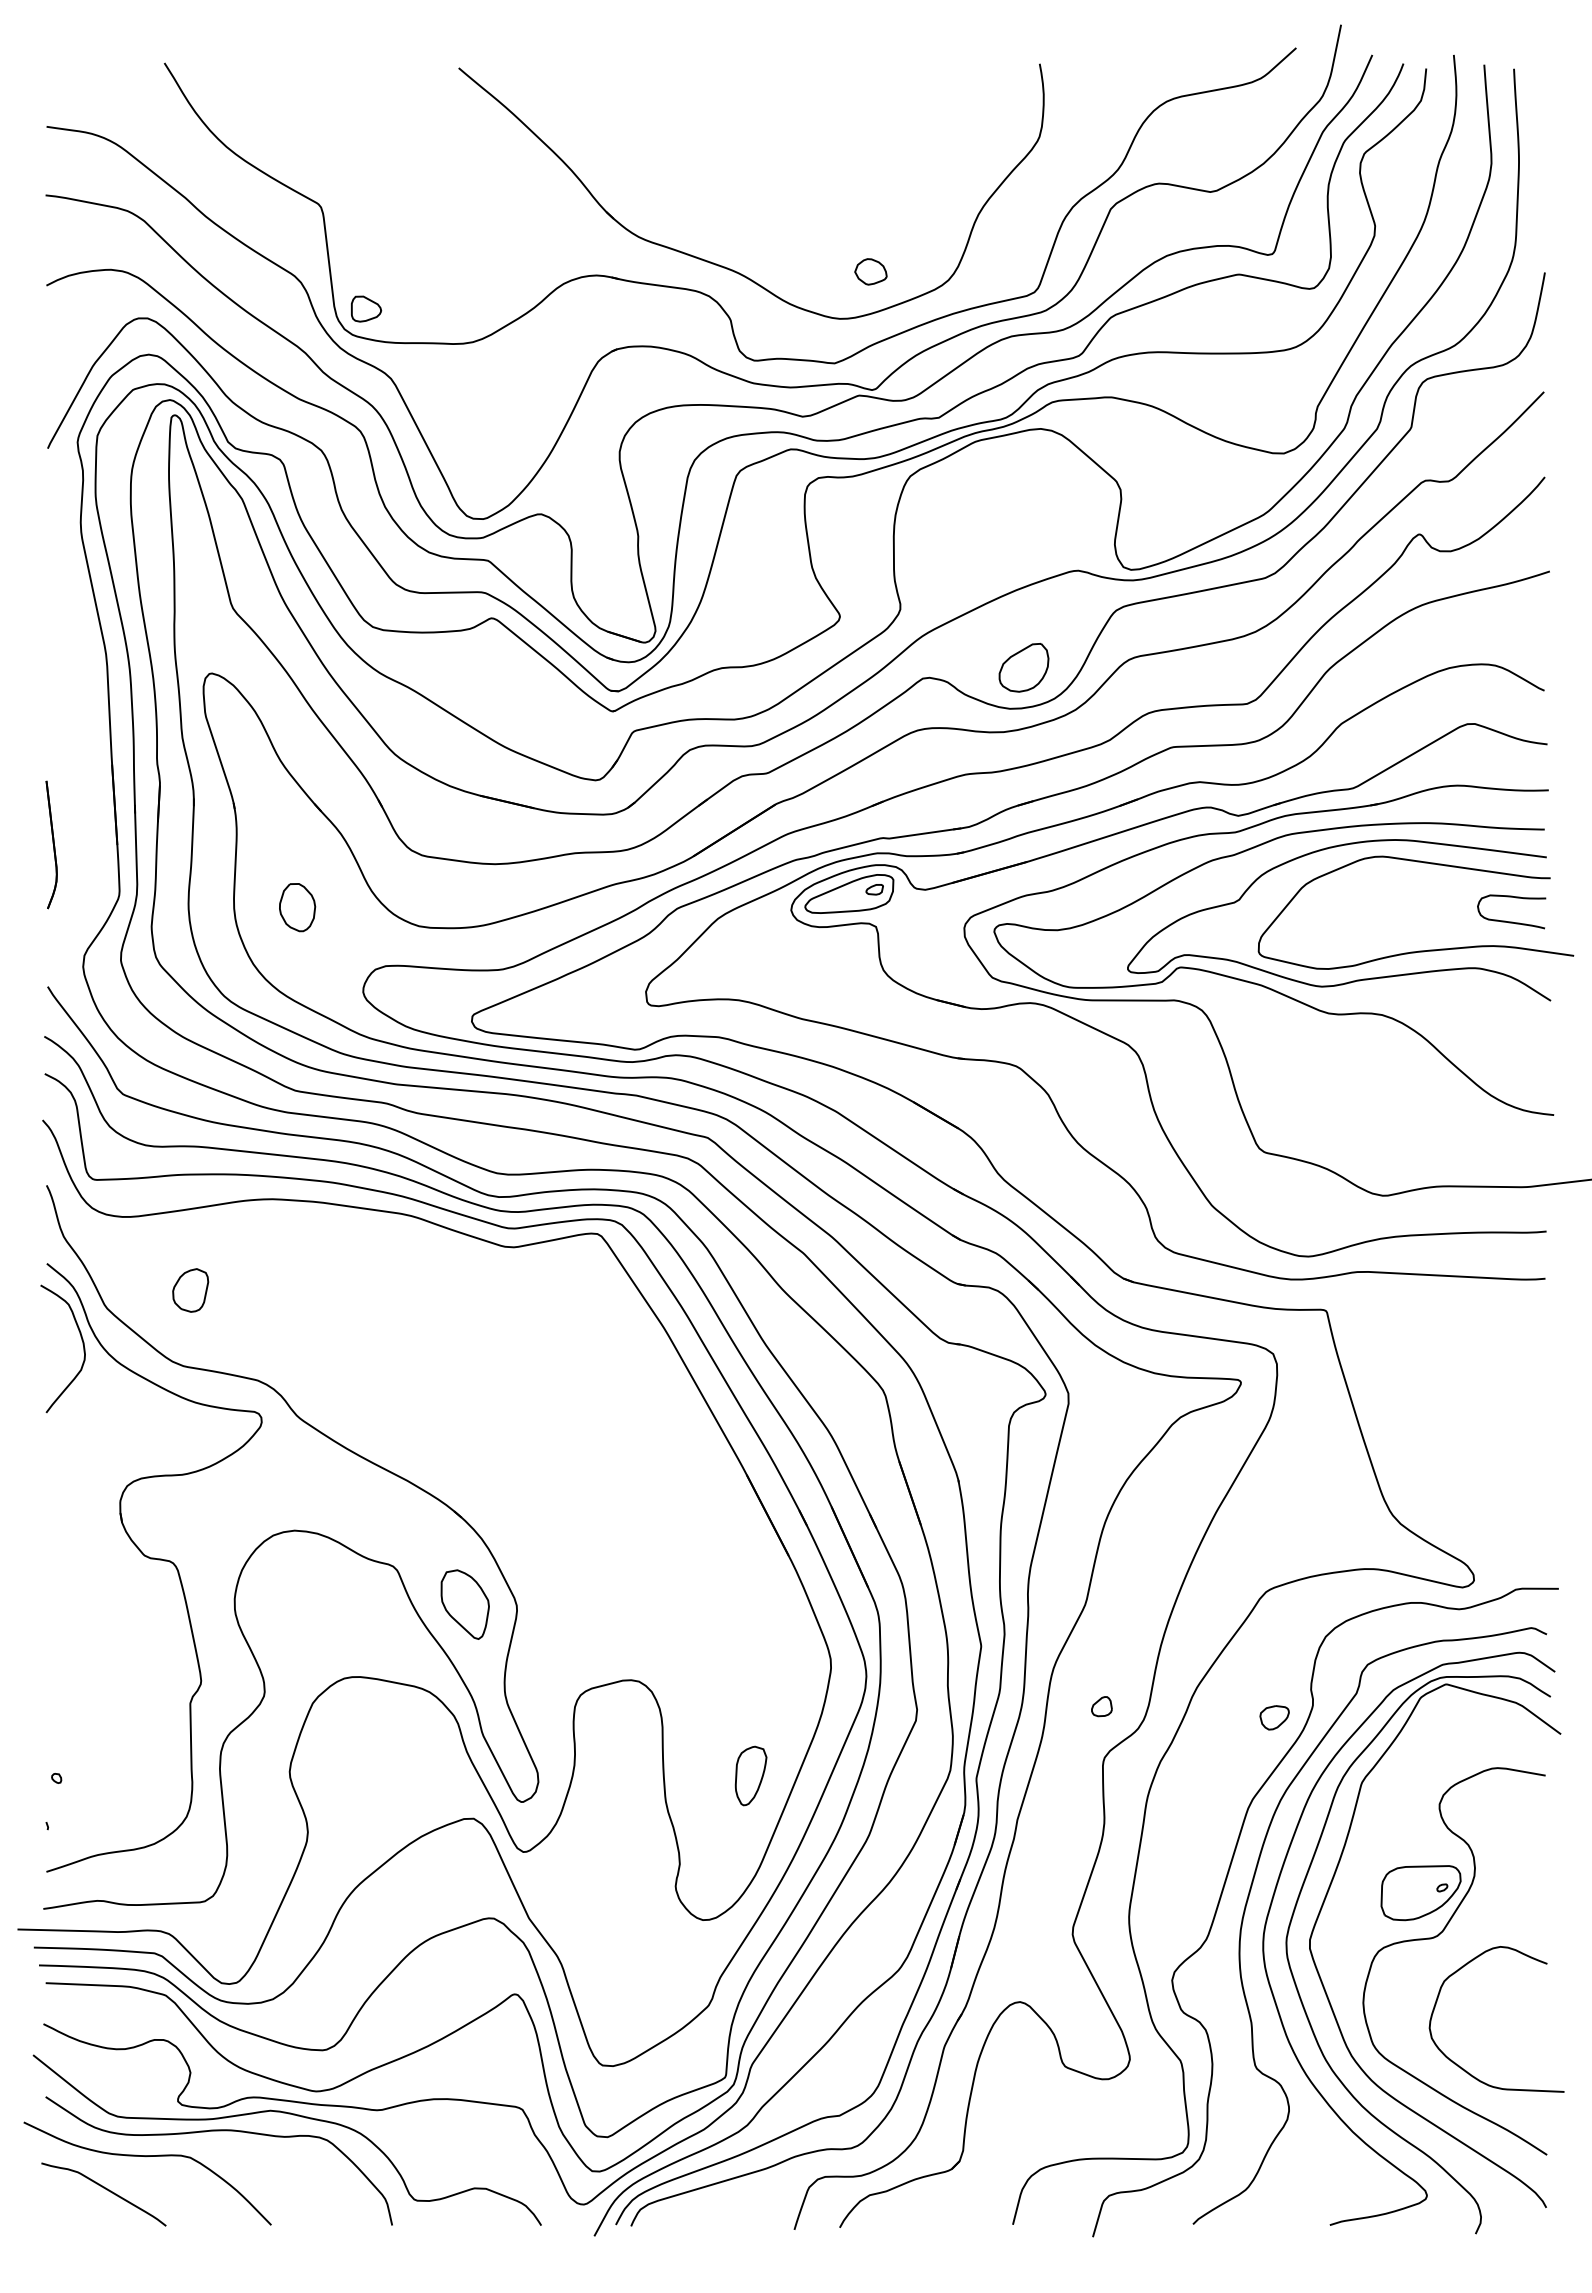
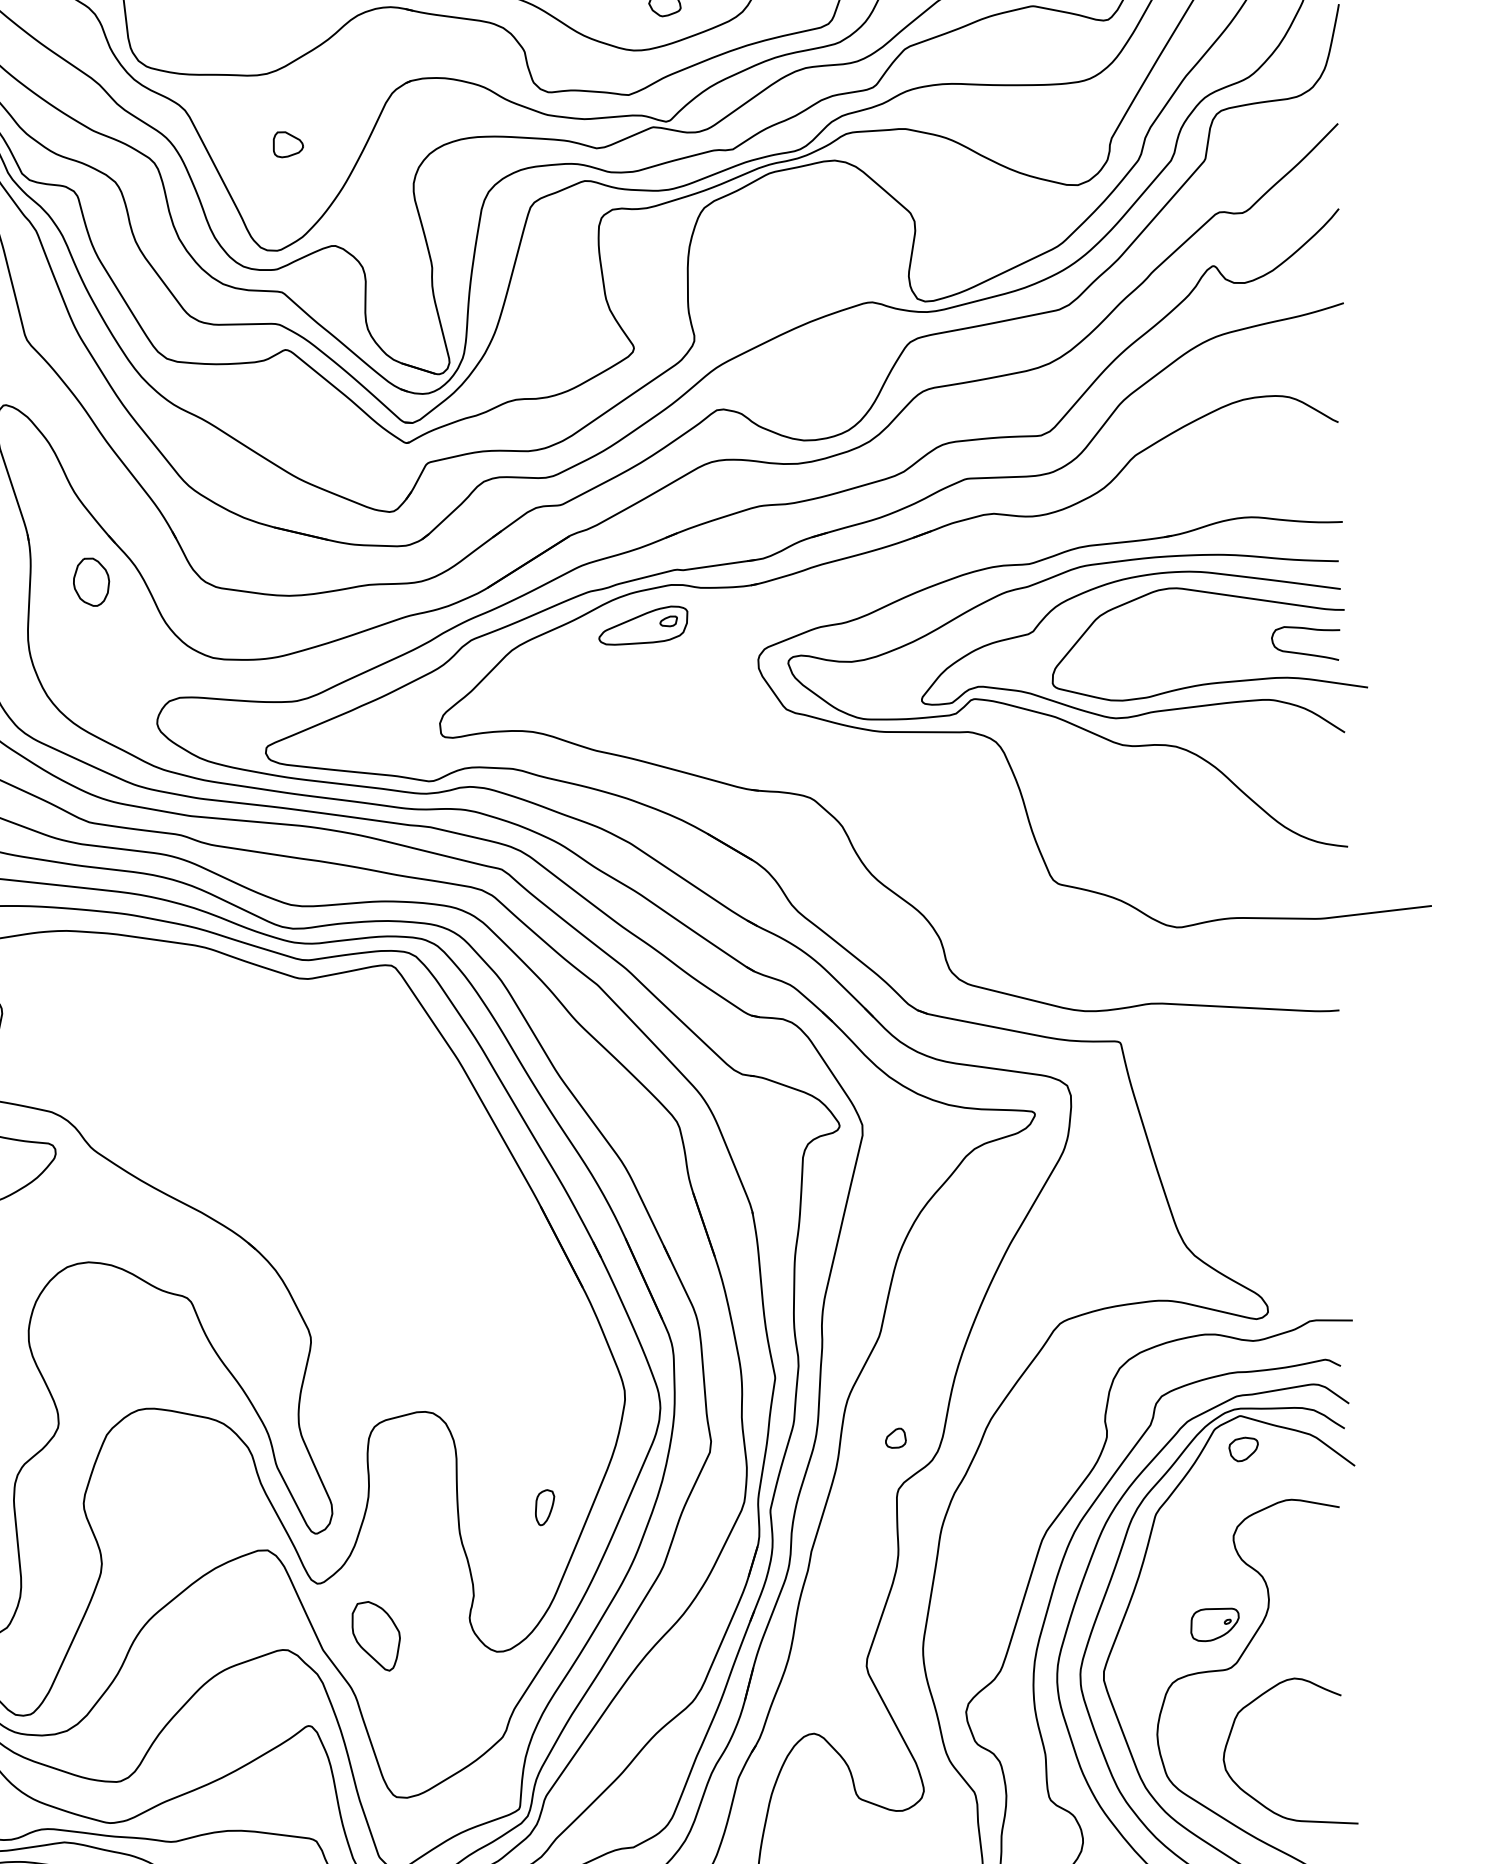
part: (366, 308) -> (288, 144), moved
part: (1023, 667) -> (817, 399), removed
part: (297, 907) -> (91, 582), moved
part: (1129, 1044) -> (923, 776), removed
part: (464, 1604) -> (375, 1636), moved
part: (1274, 1717) -> (1243, 1449), moved
part: (750, 1775) -> (544, 1507), size x0.6
part: (1420, 1893) -> (1214, 1625), size x0.6

